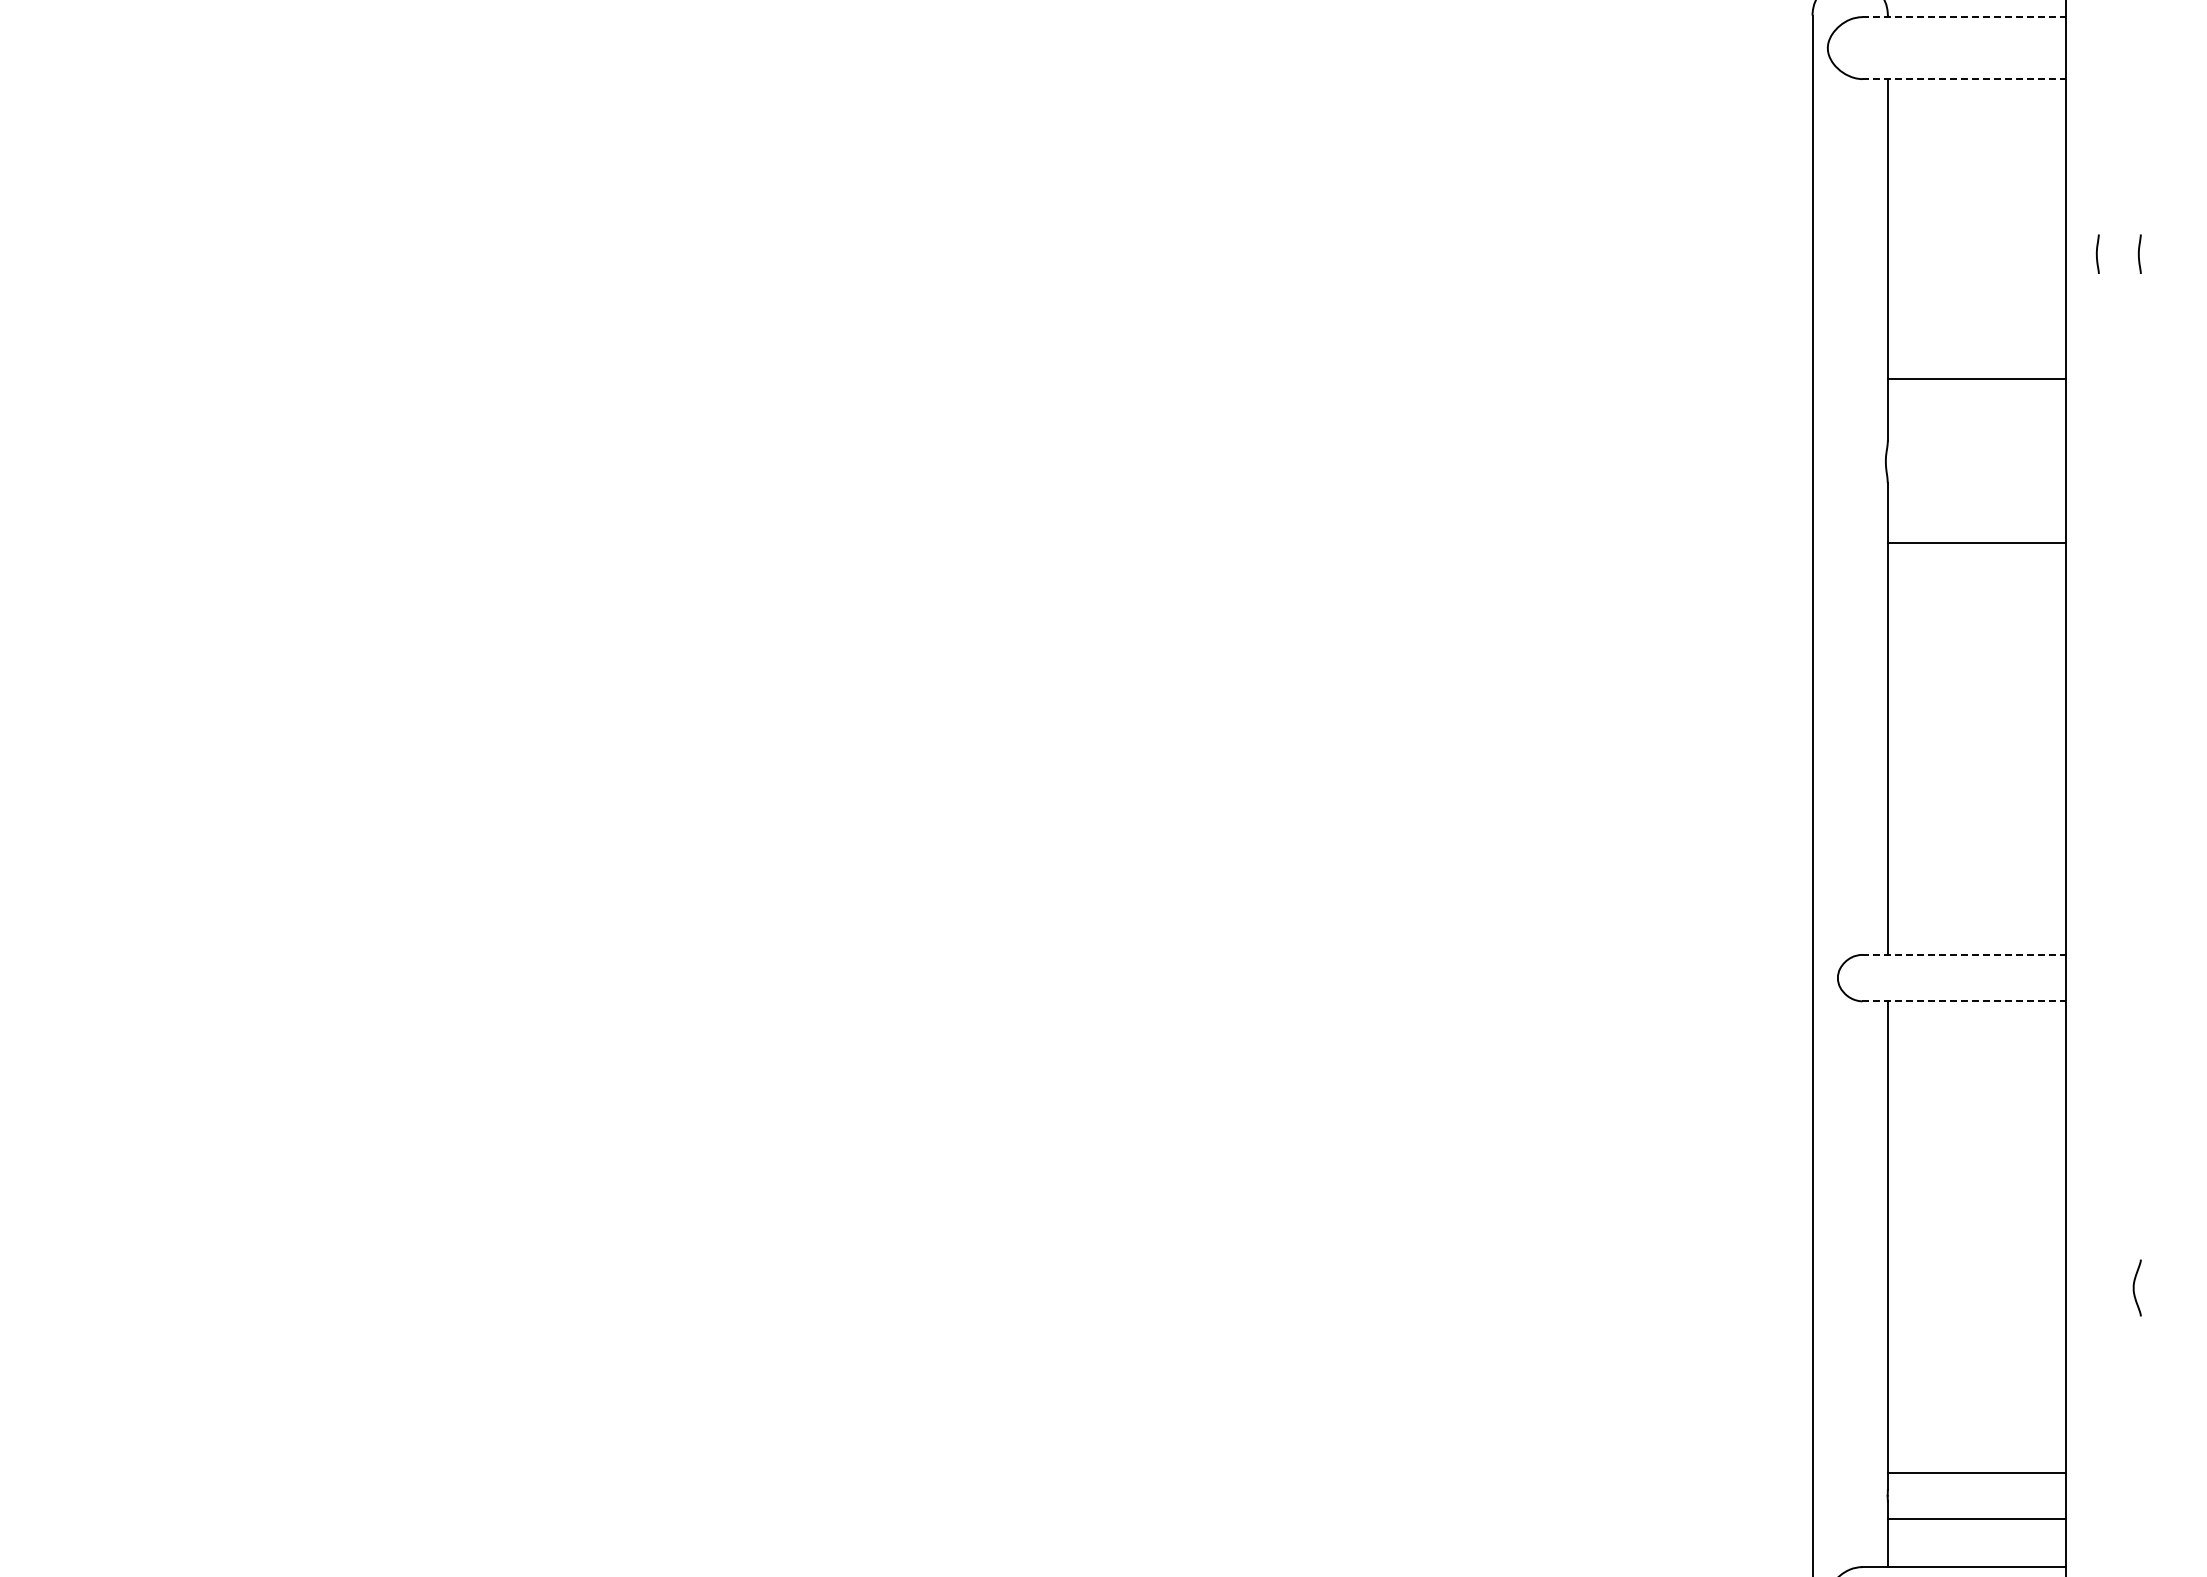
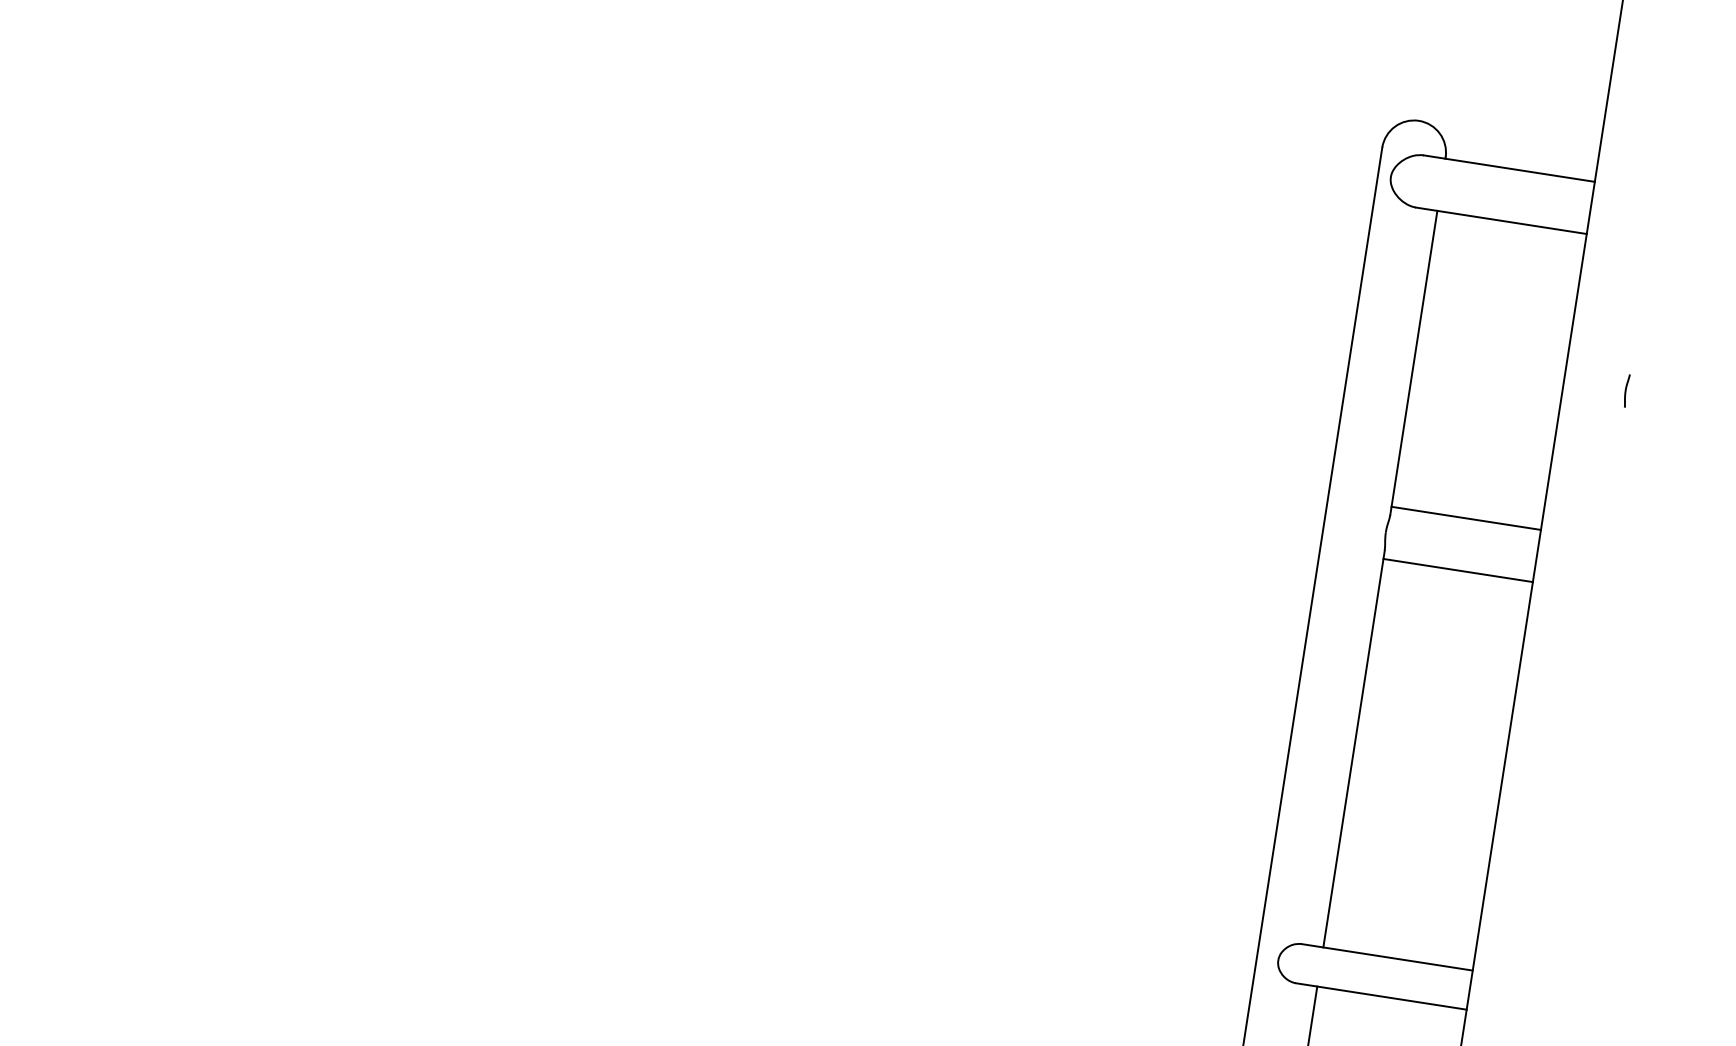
line: (1963, 17) -> (1509, 168), dashed -> solid
line: (1963, 79) -> (1500, 221), dashed -> solid
curve: (2097, 253) -> (1590, 384), removed
line: (1976, 378) -> (1466, 517), moved
line: (1976, 542) -> (1458, 570), moved
line: (1963, 954) -> (1387, 956), dashed -> solid
line: (1963, 1001) -> (1380, 996), dashed -> solid

